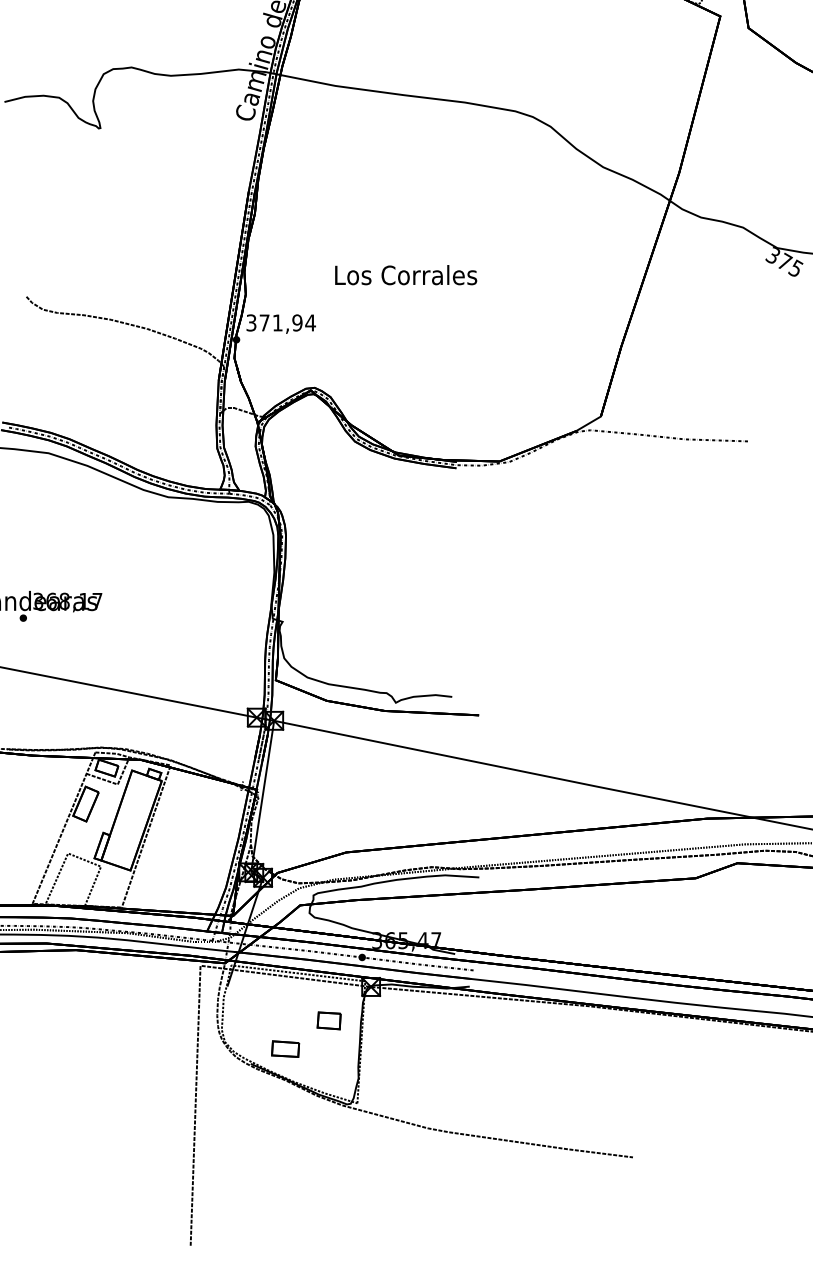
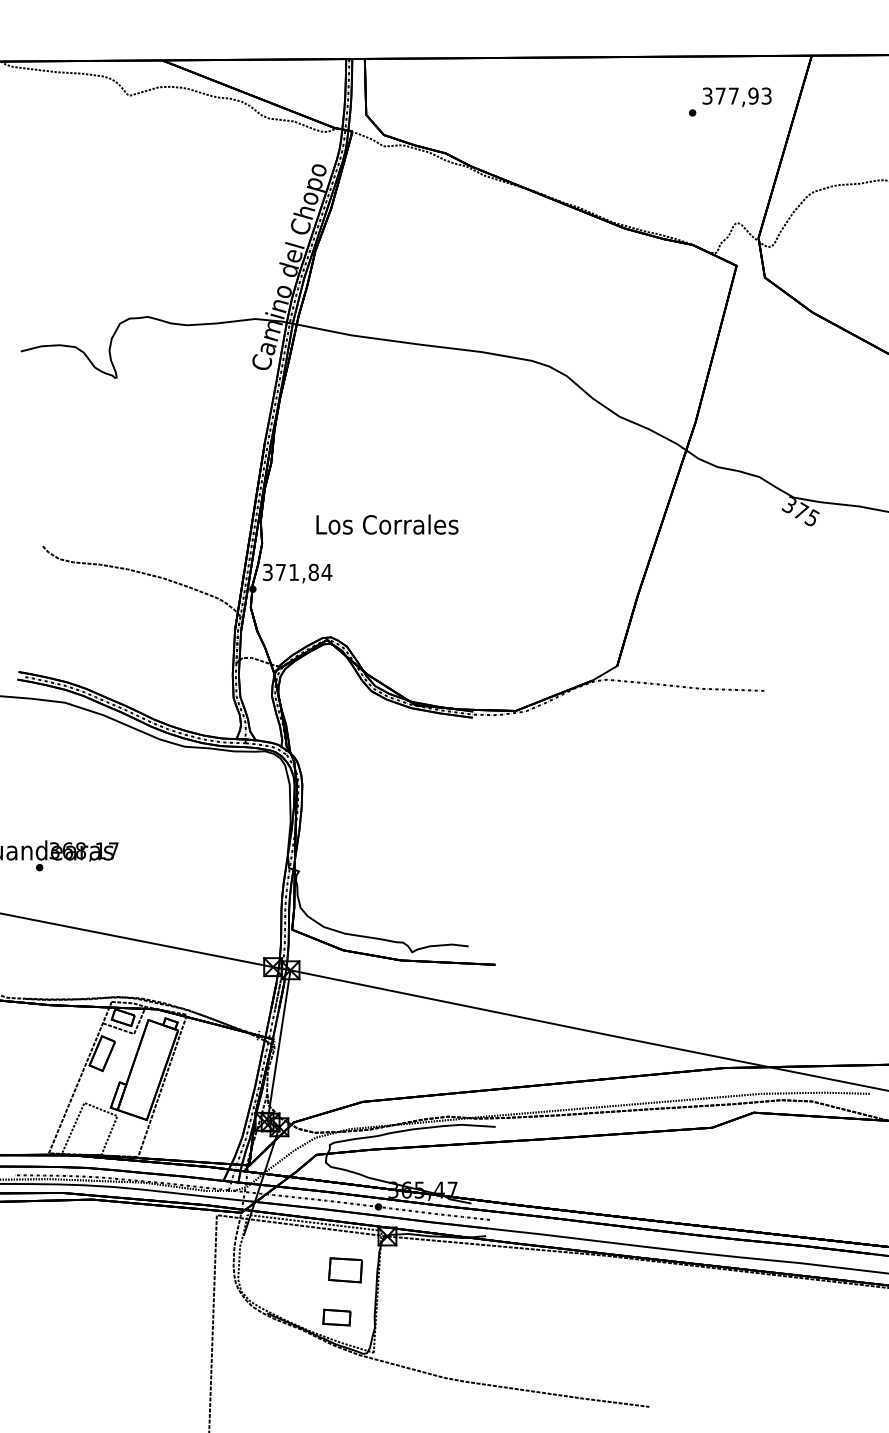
text: (406, 275) -> (387, 524), moved
text: (297, 323) -> (313, 572), 371,94 -> 371,84
part: (329, 1021) -> (345, 1270), size x1.43
part: (285, 1049) -> (336, 1317), moved

